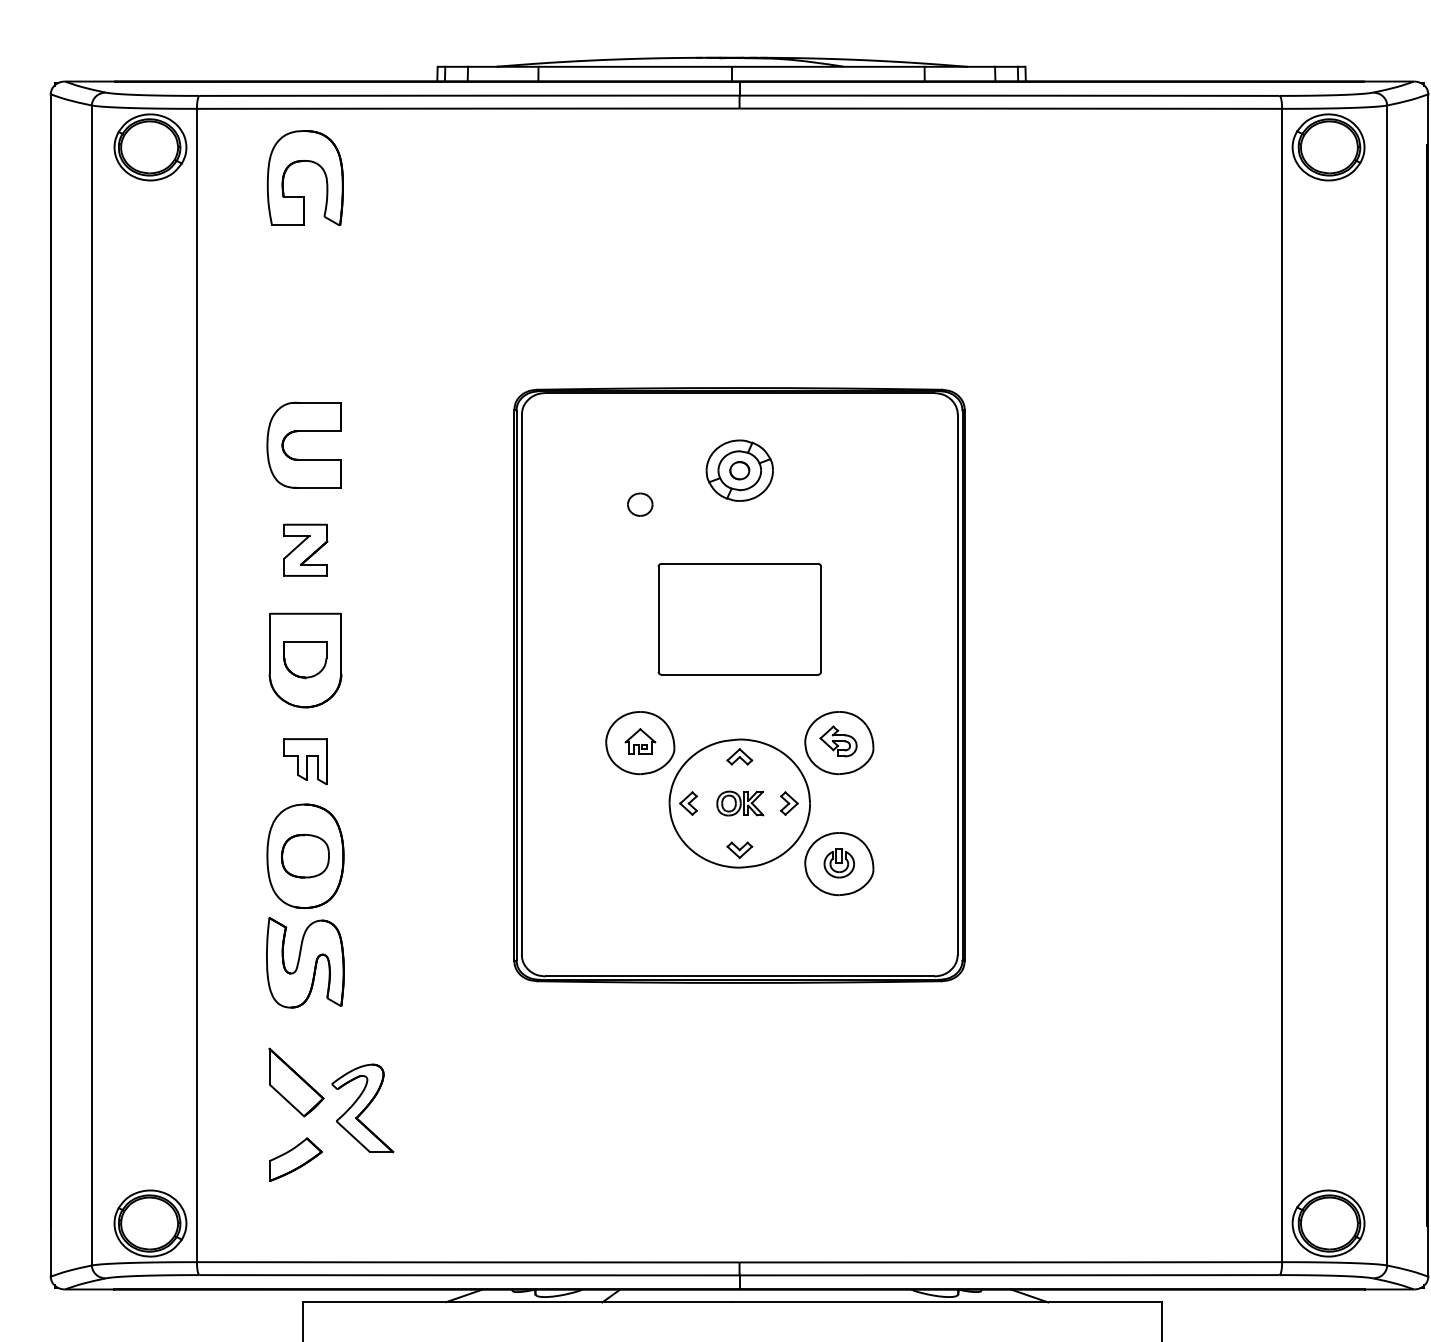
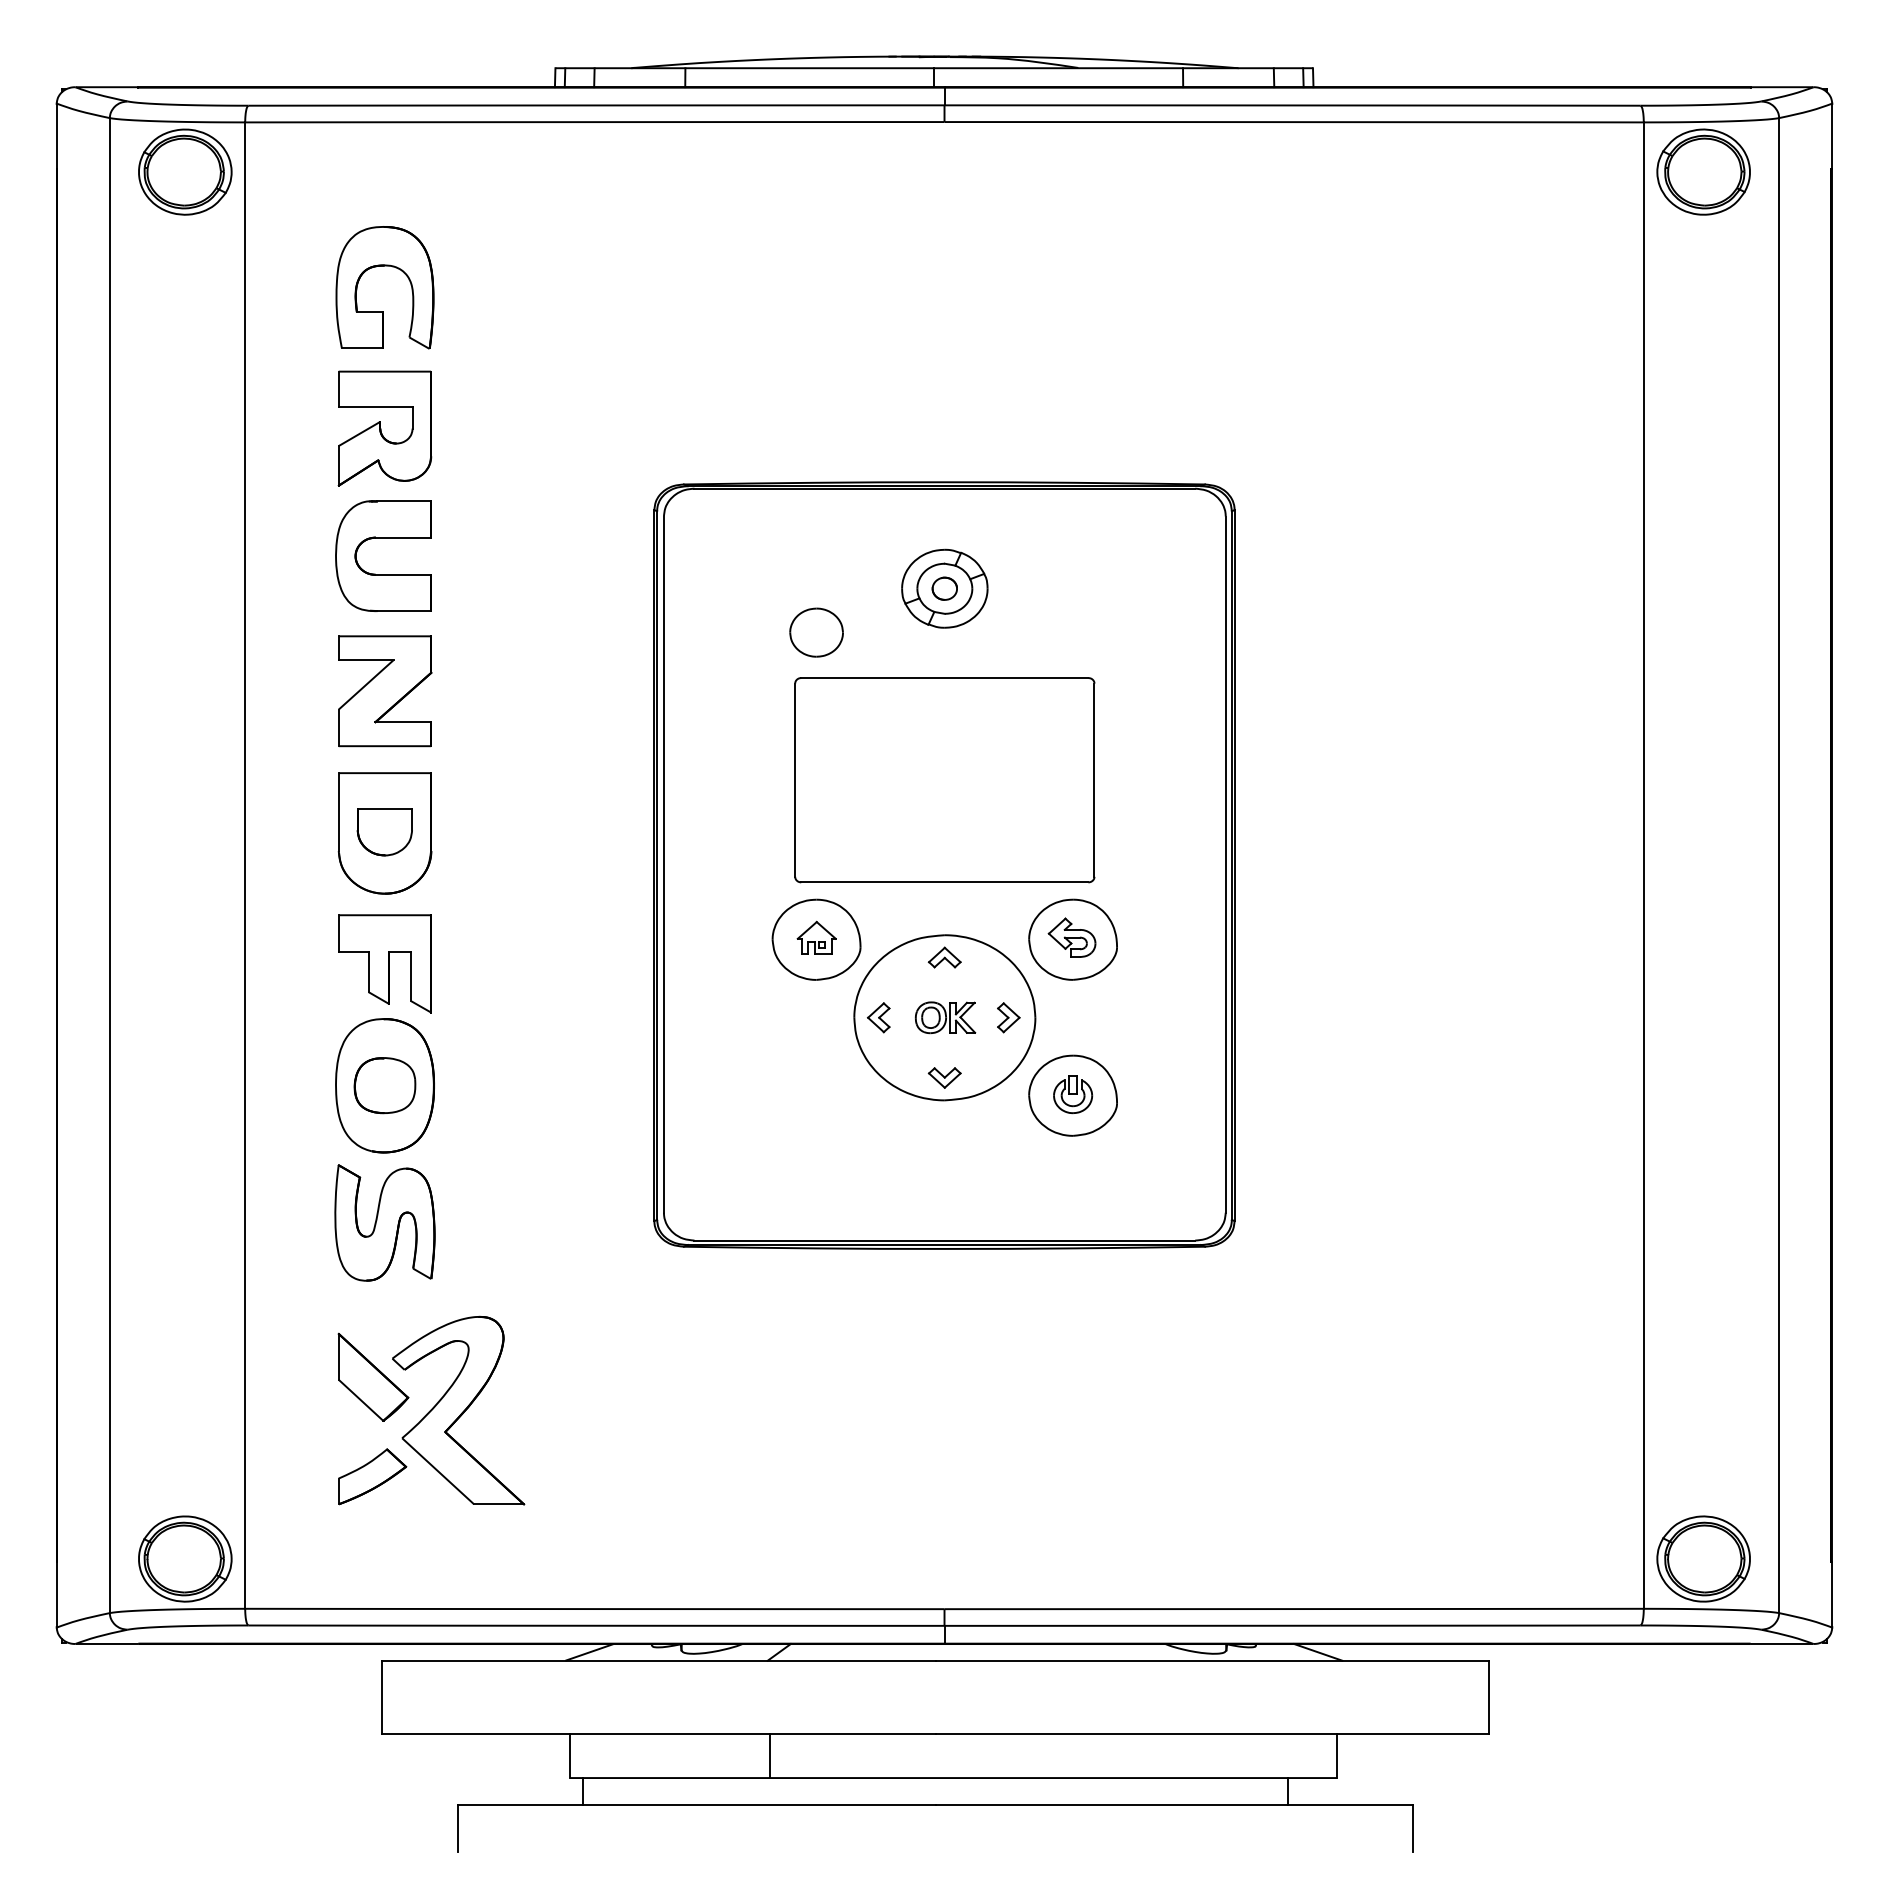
part: (305, 161) -> (384, 266), moved
part: (305, 346) -> (384, 428), added
part: (640, 504) -> (816, 632), size x1.67
part: (305, 550) -> (385, 691), size x1.67
part: (739, 619) -> (944, 780), size x1.43
part: (305, 761) -> (384, 963), size x1.67
part: (362, 1108) -> (458, 1410), size x1.67

